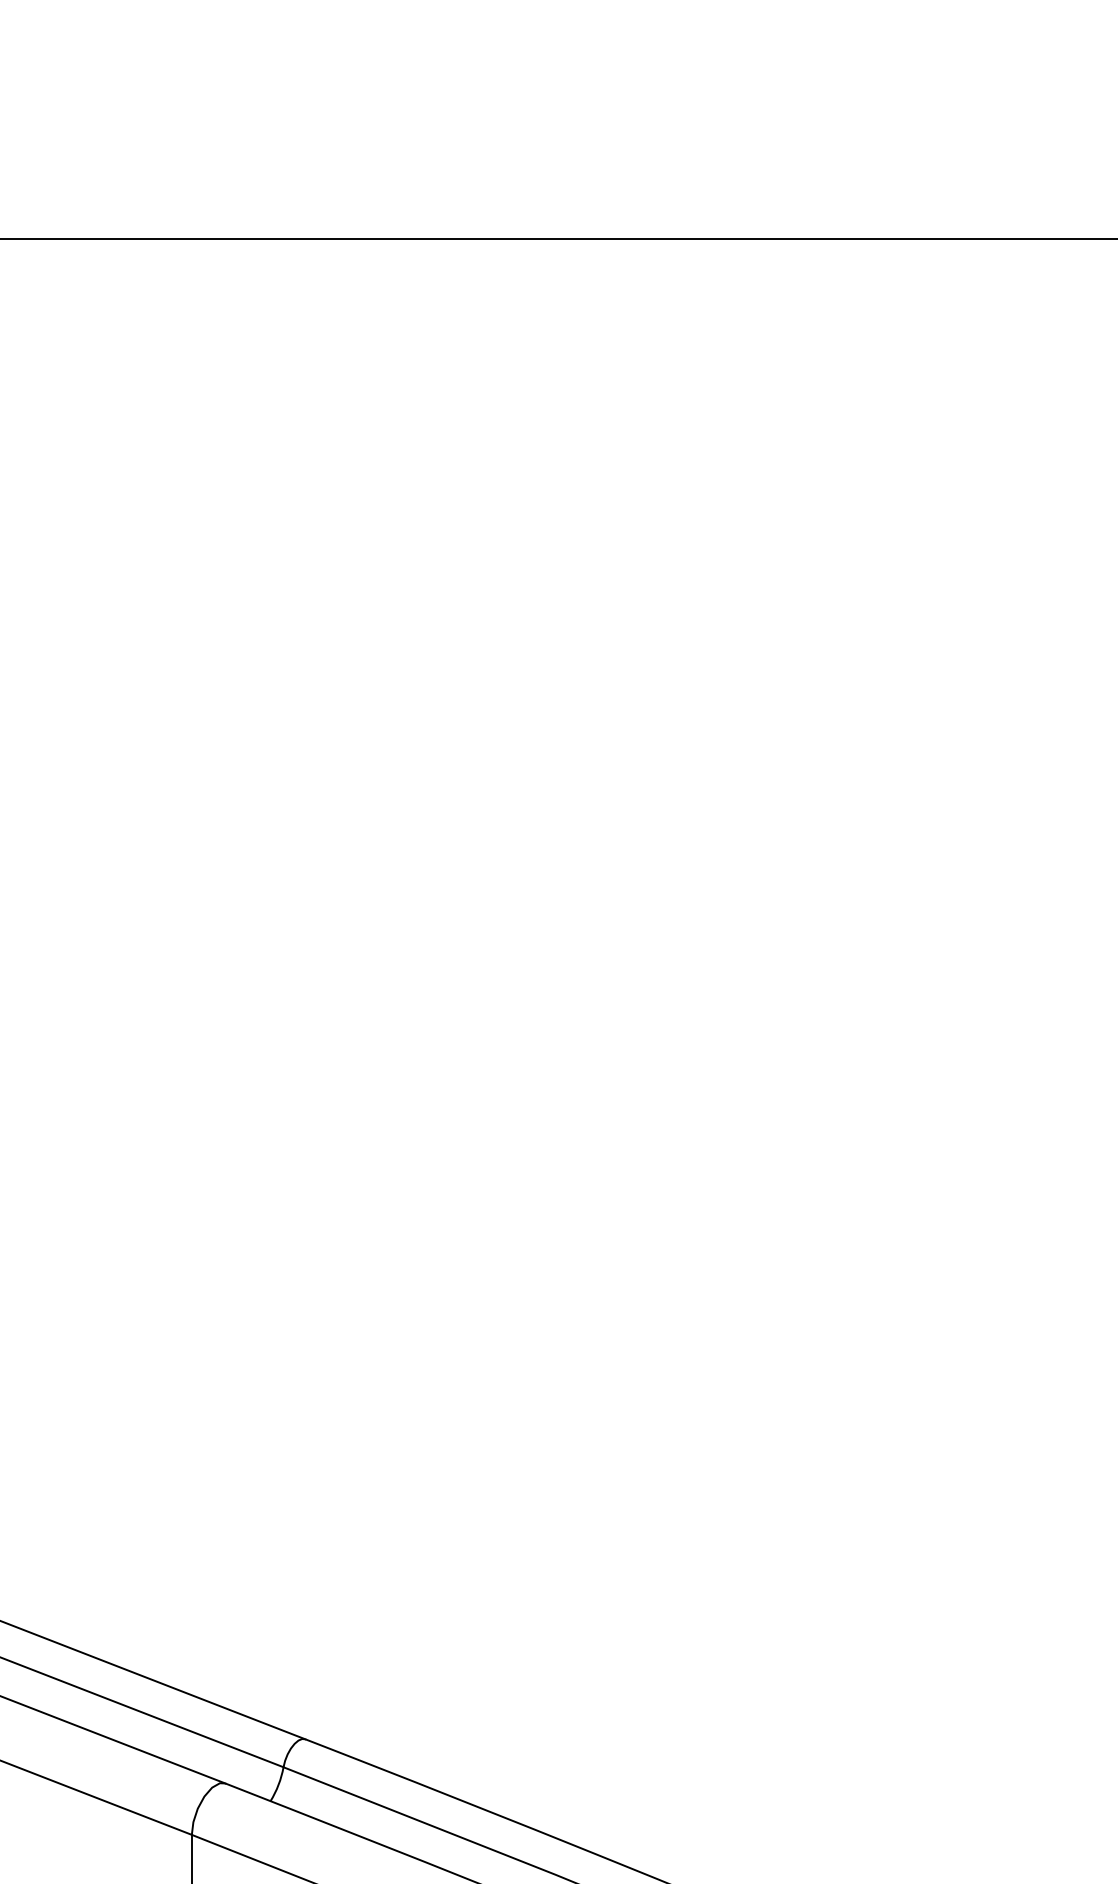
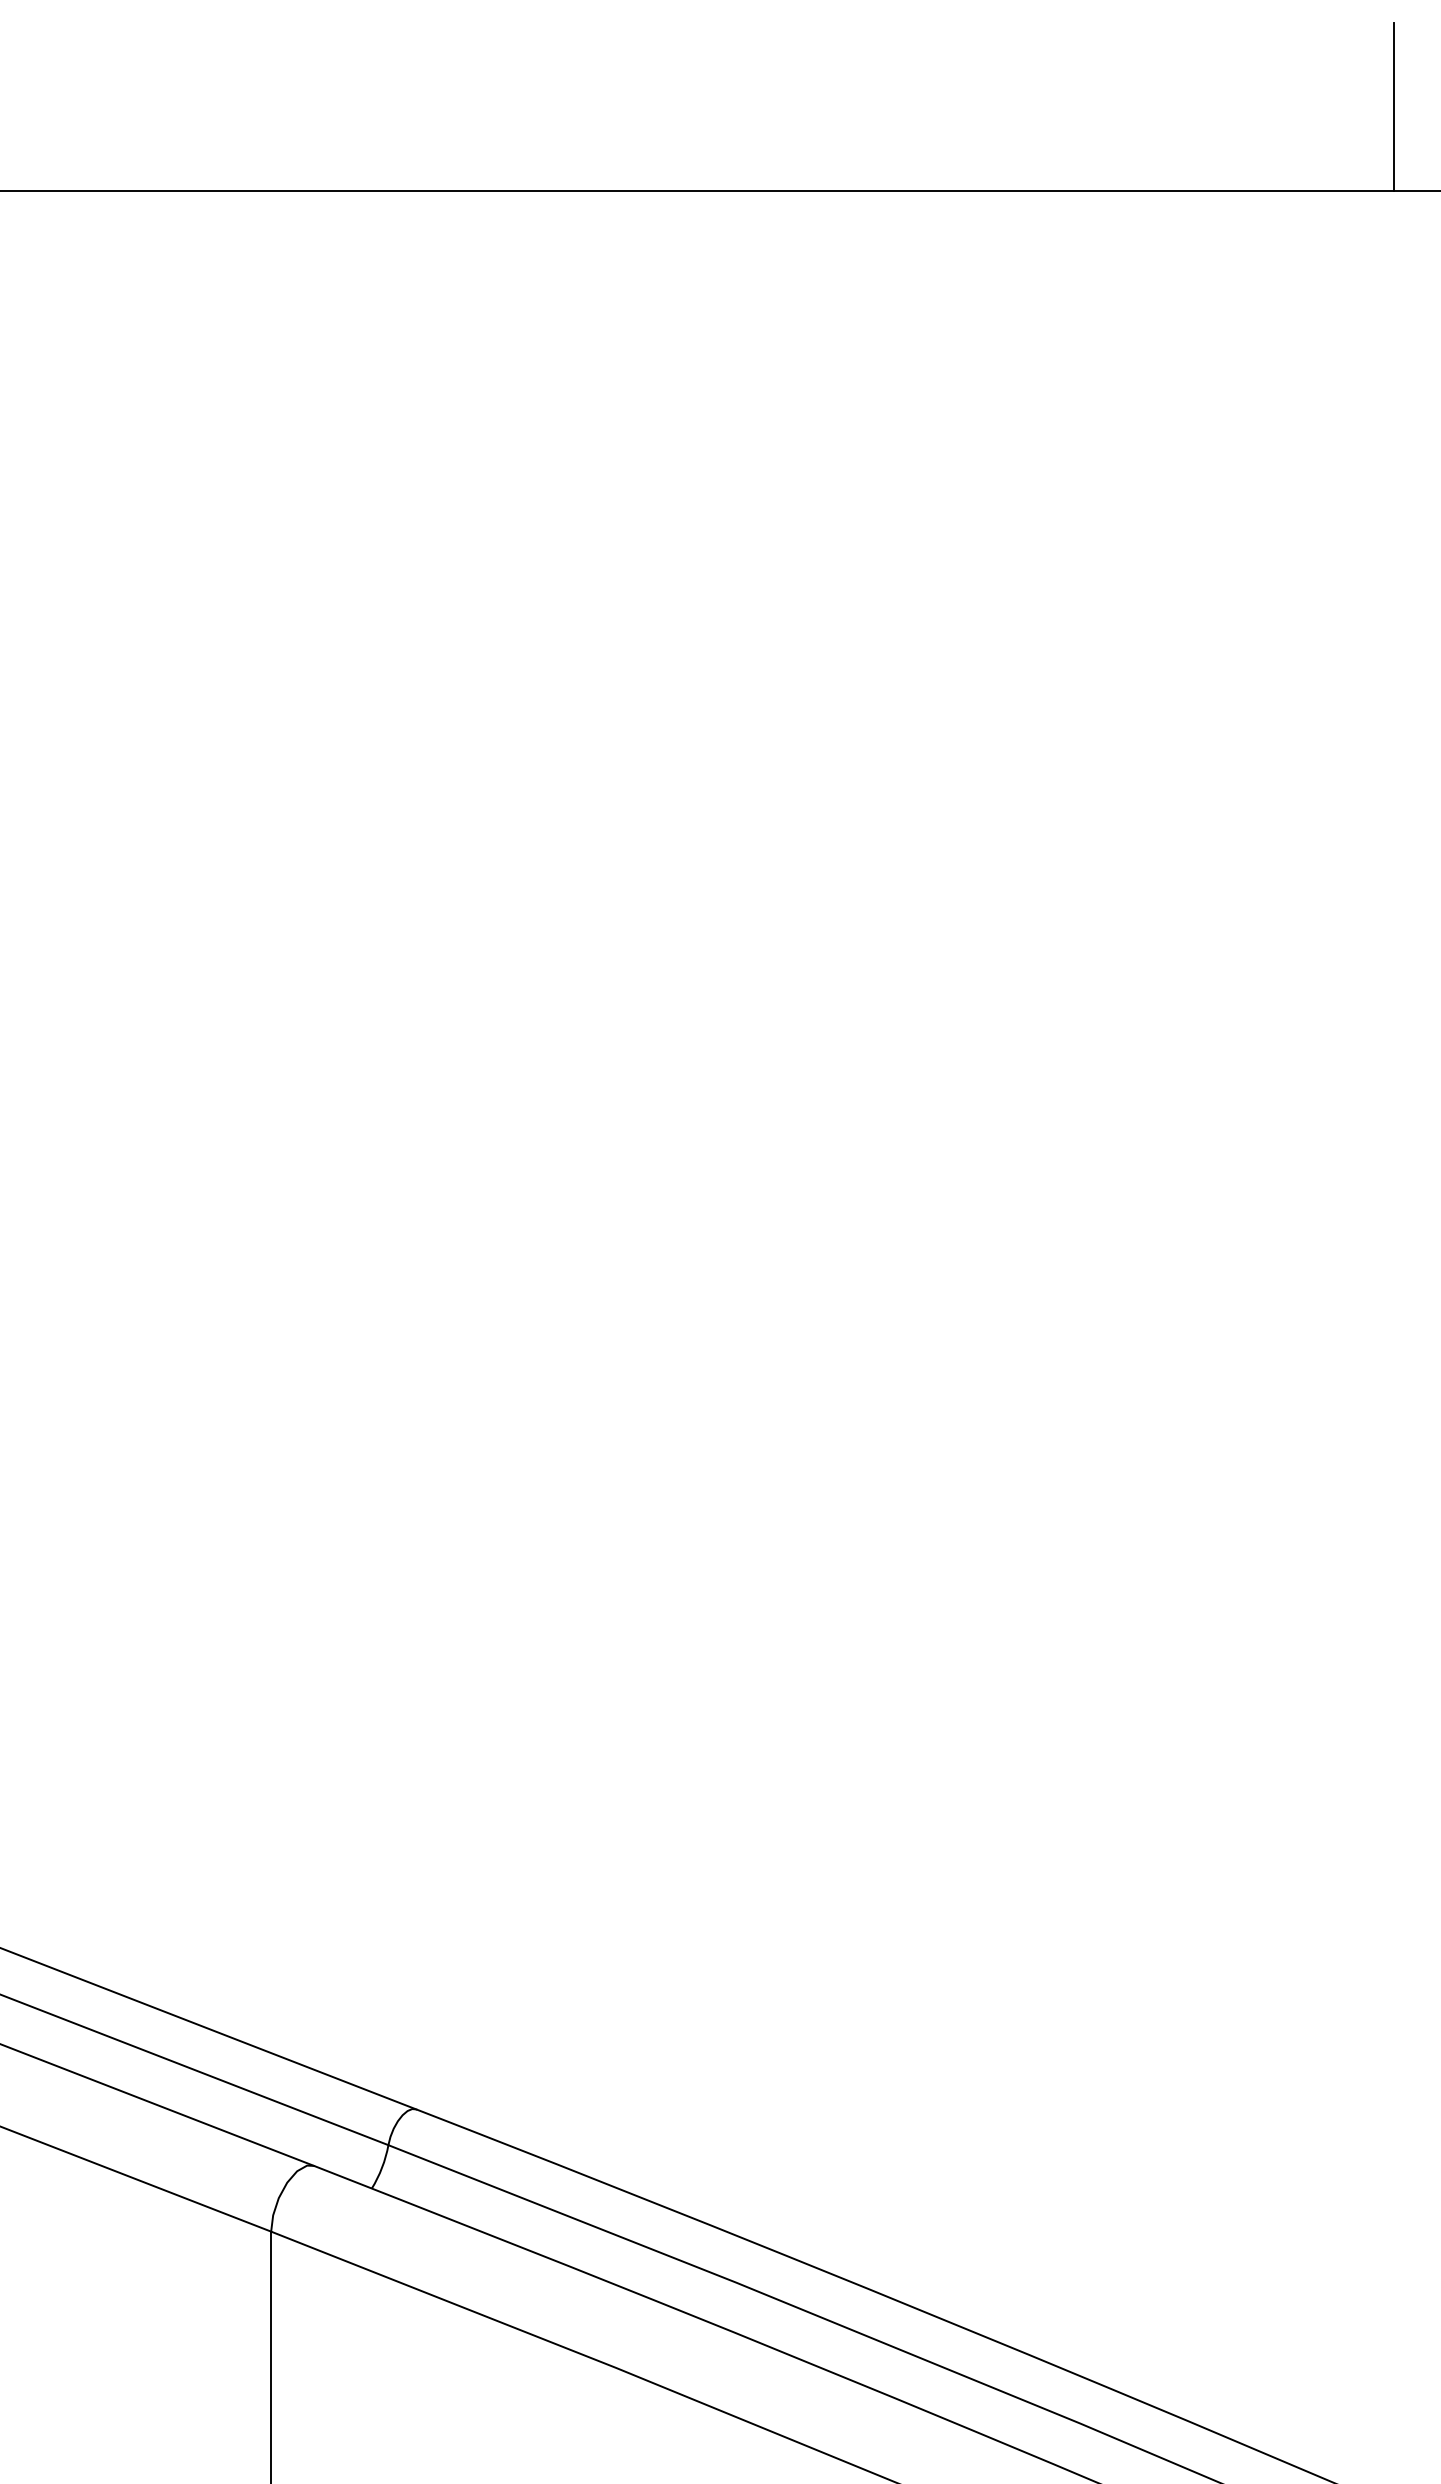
line: (1070, 173) -> (1394, 106), added

